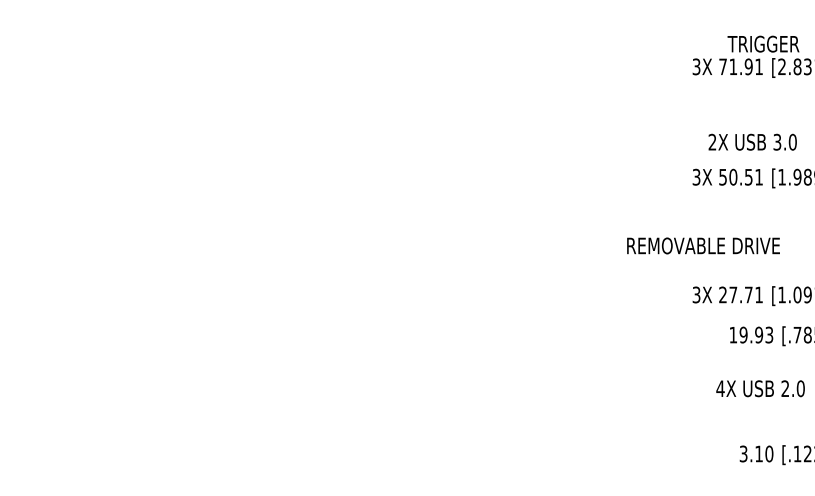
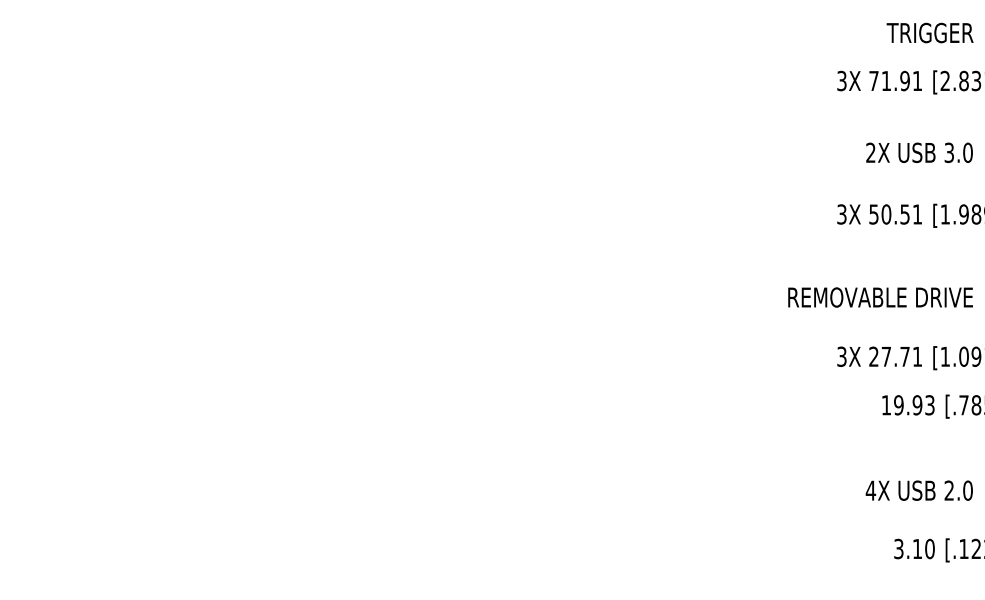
text: (763, 43) -> (930, 32), moved
text: (752, 141) -> (919, 151), moved
text: (703, 245) -> (880, 296), moved
text: (760, 388) -> (919, 490), moved

